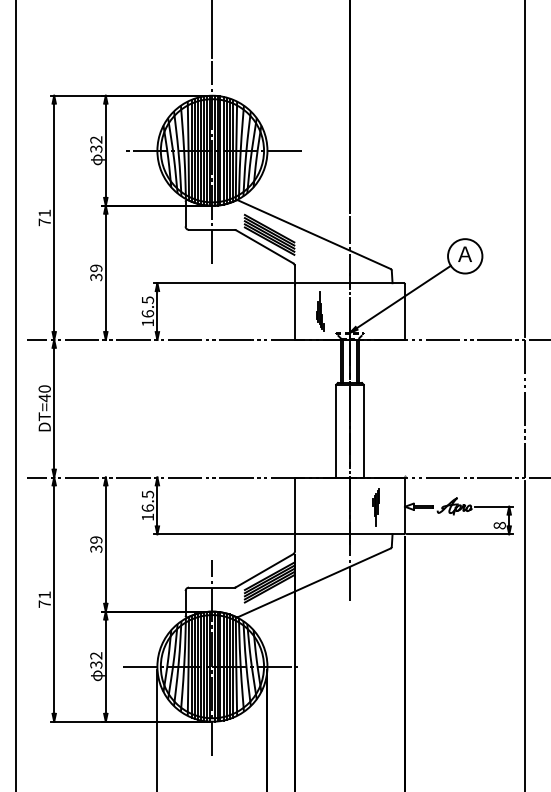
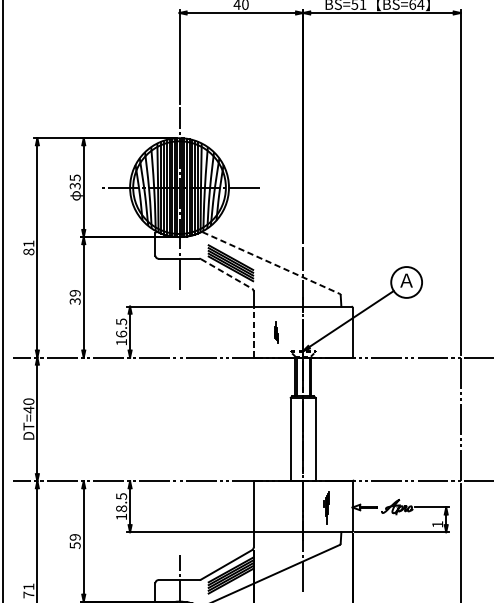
text: (96, 139) -> (75, 177), 32 -> 35
text: (44, 222) -> (28, 252), 71 -> 81
line: (314, 234) -> (271, 262), solid -> dashed
line: (264, 246) -> (226, 273), solid -> dashed
part: (320, 311) -> (276, 332), size x0.6
line: (294, 312) -> (253, 332), solid -> dashed
text: (147, 507) -> (121, 508), 16.5 -> 18.5
text: (499, 525) -> (437, 524), 8 -> 1
text: (95, 548) -> (74, 544), 39 -> 59

